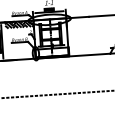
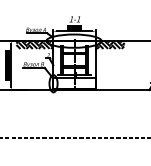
hatch: (77, 20) -> (109, 44), added

